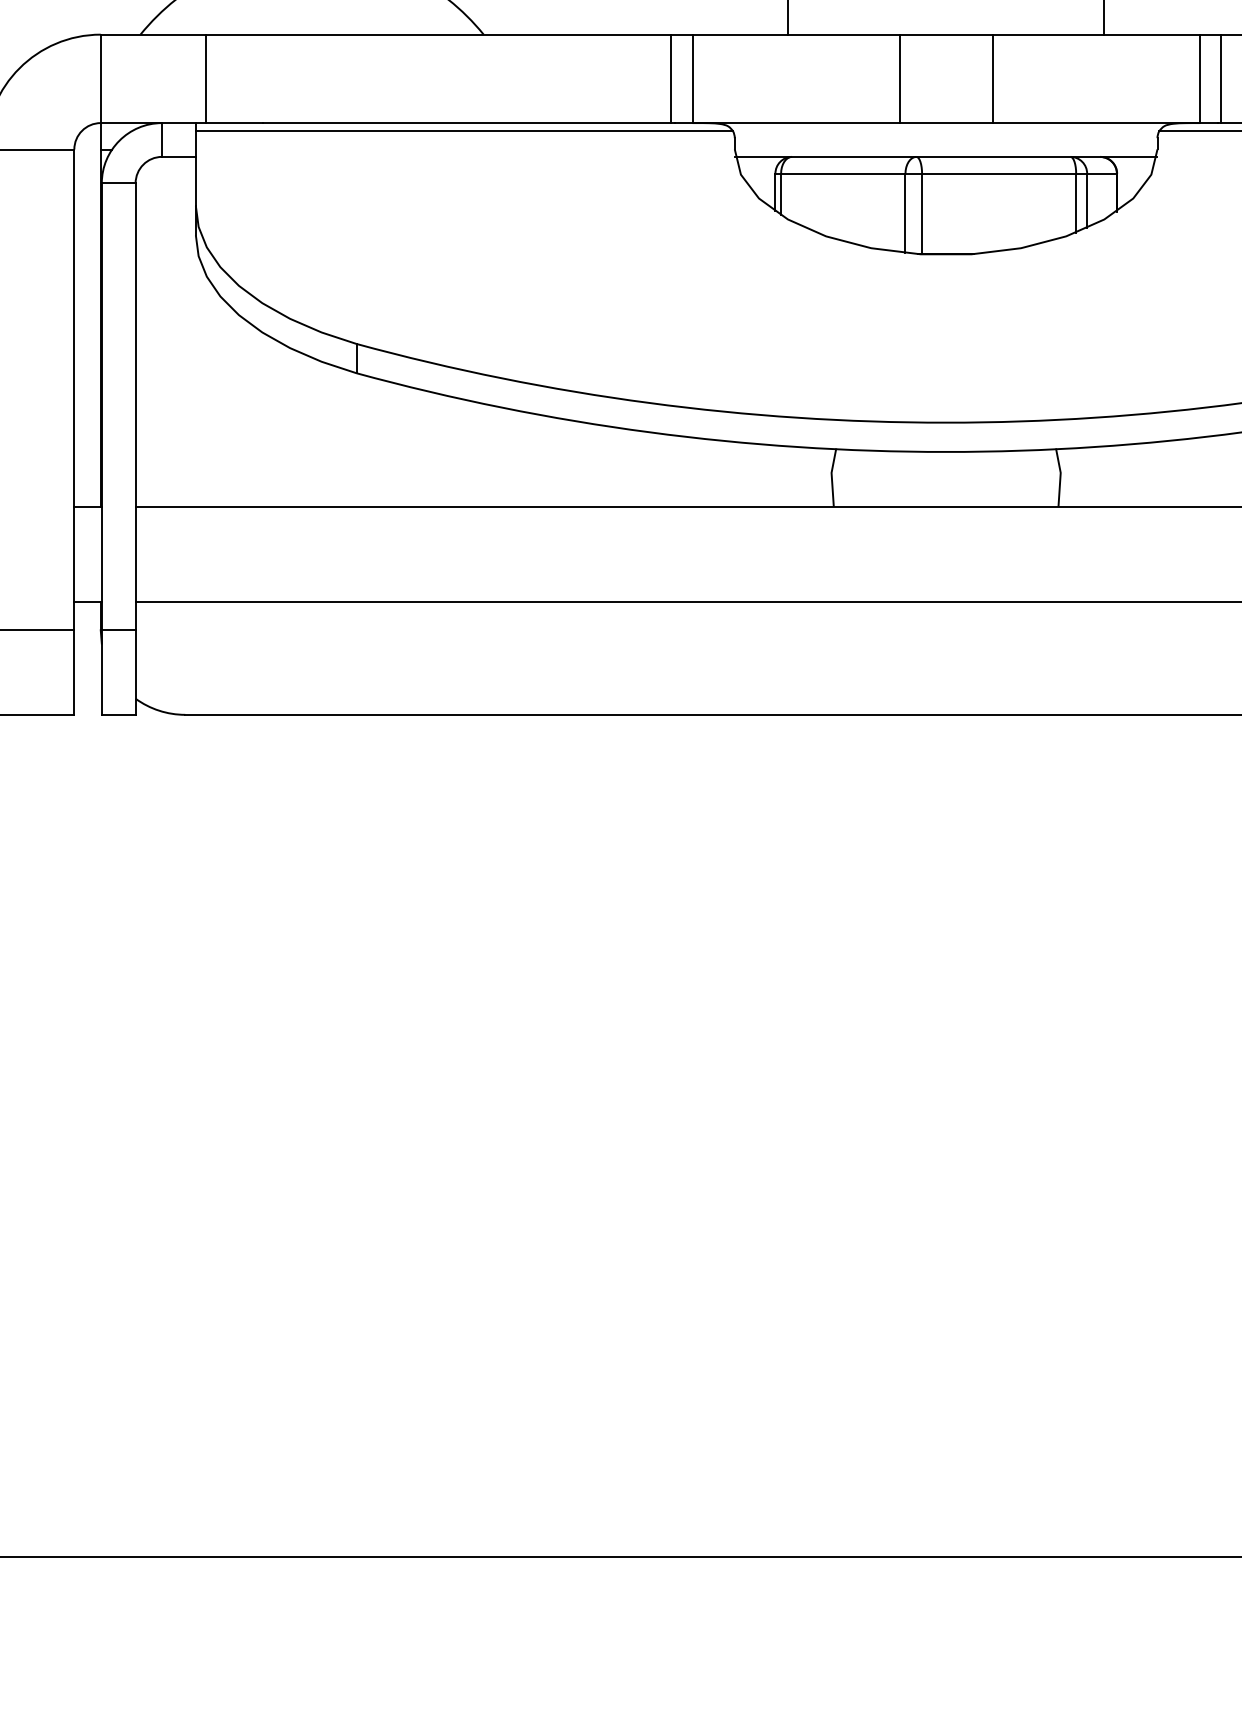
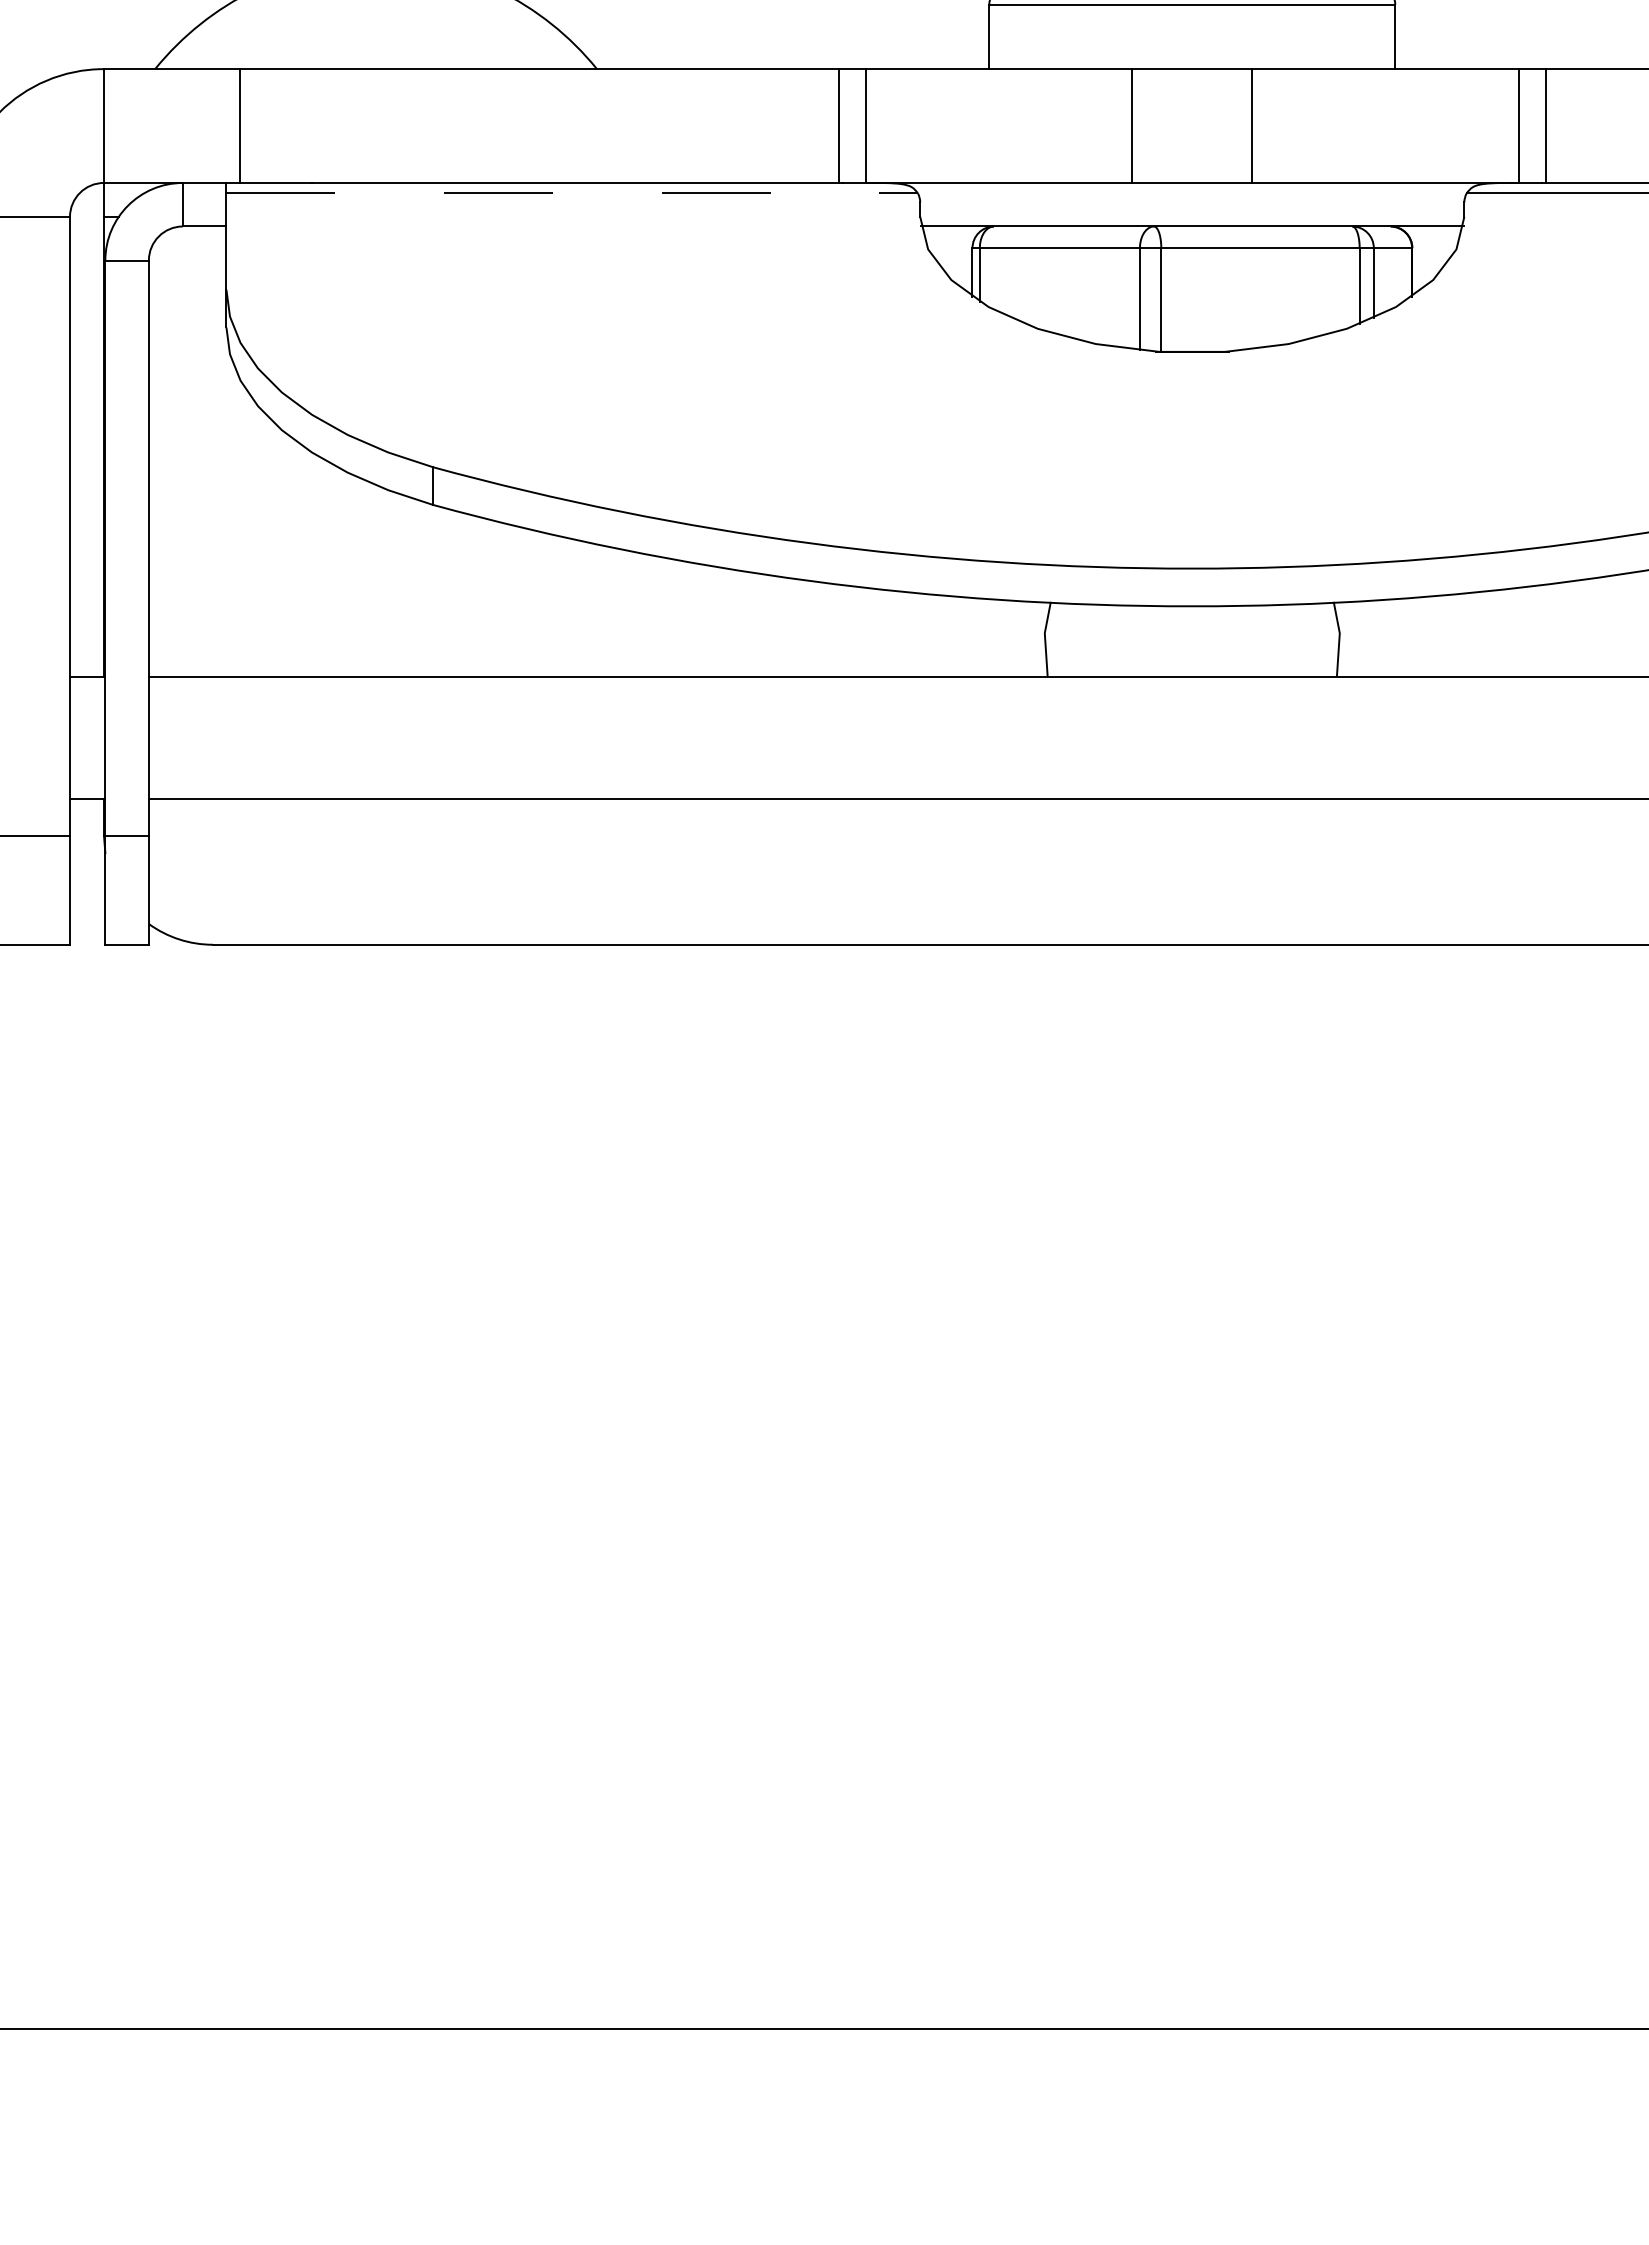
line: (464, 131) -> (572, 193), solid -> dashed

